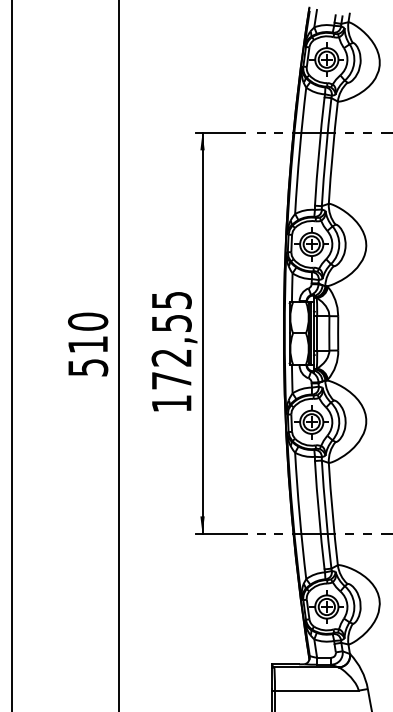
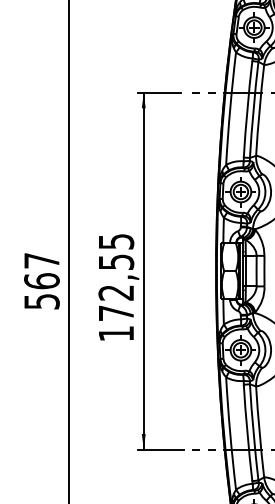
text: (88, 332) -> (42, 270), 510 -> 567

